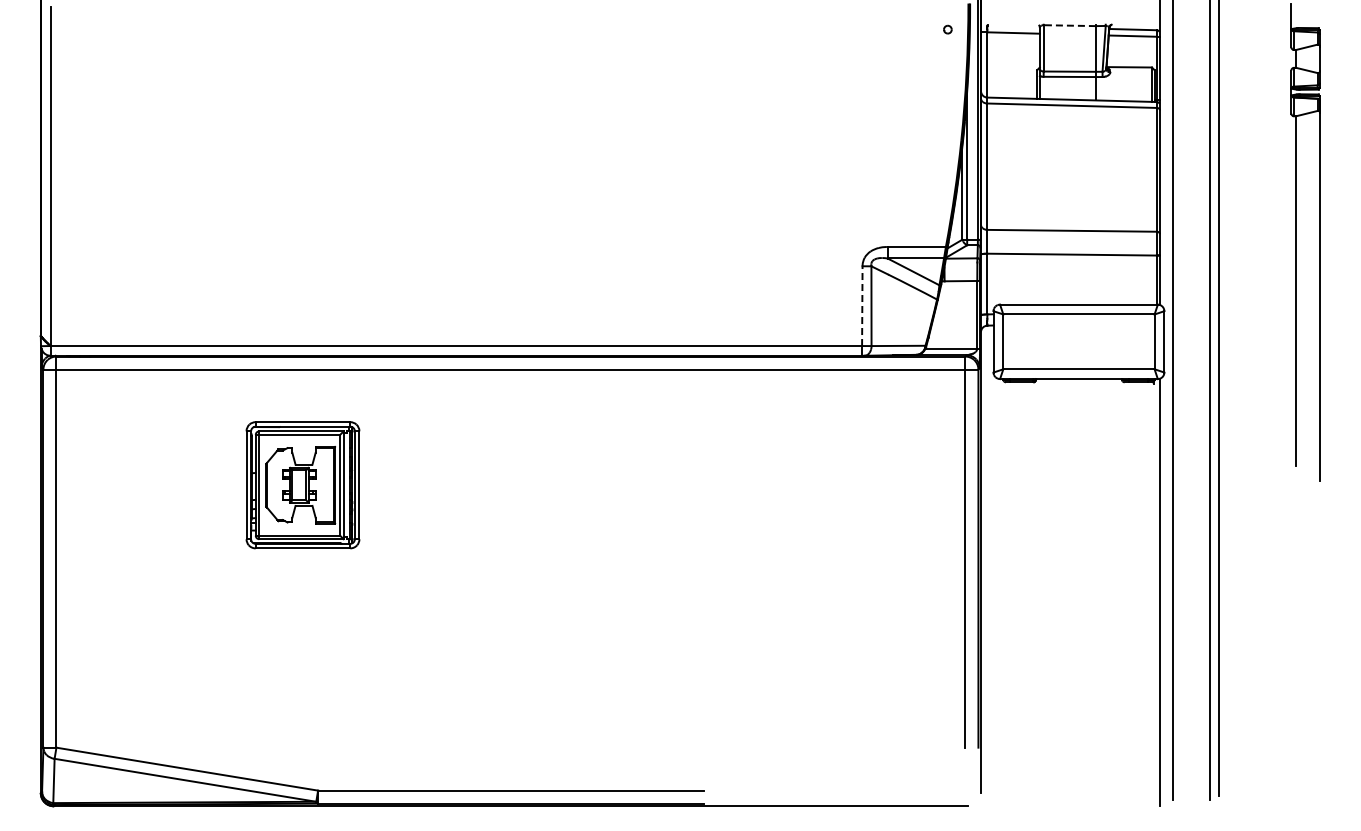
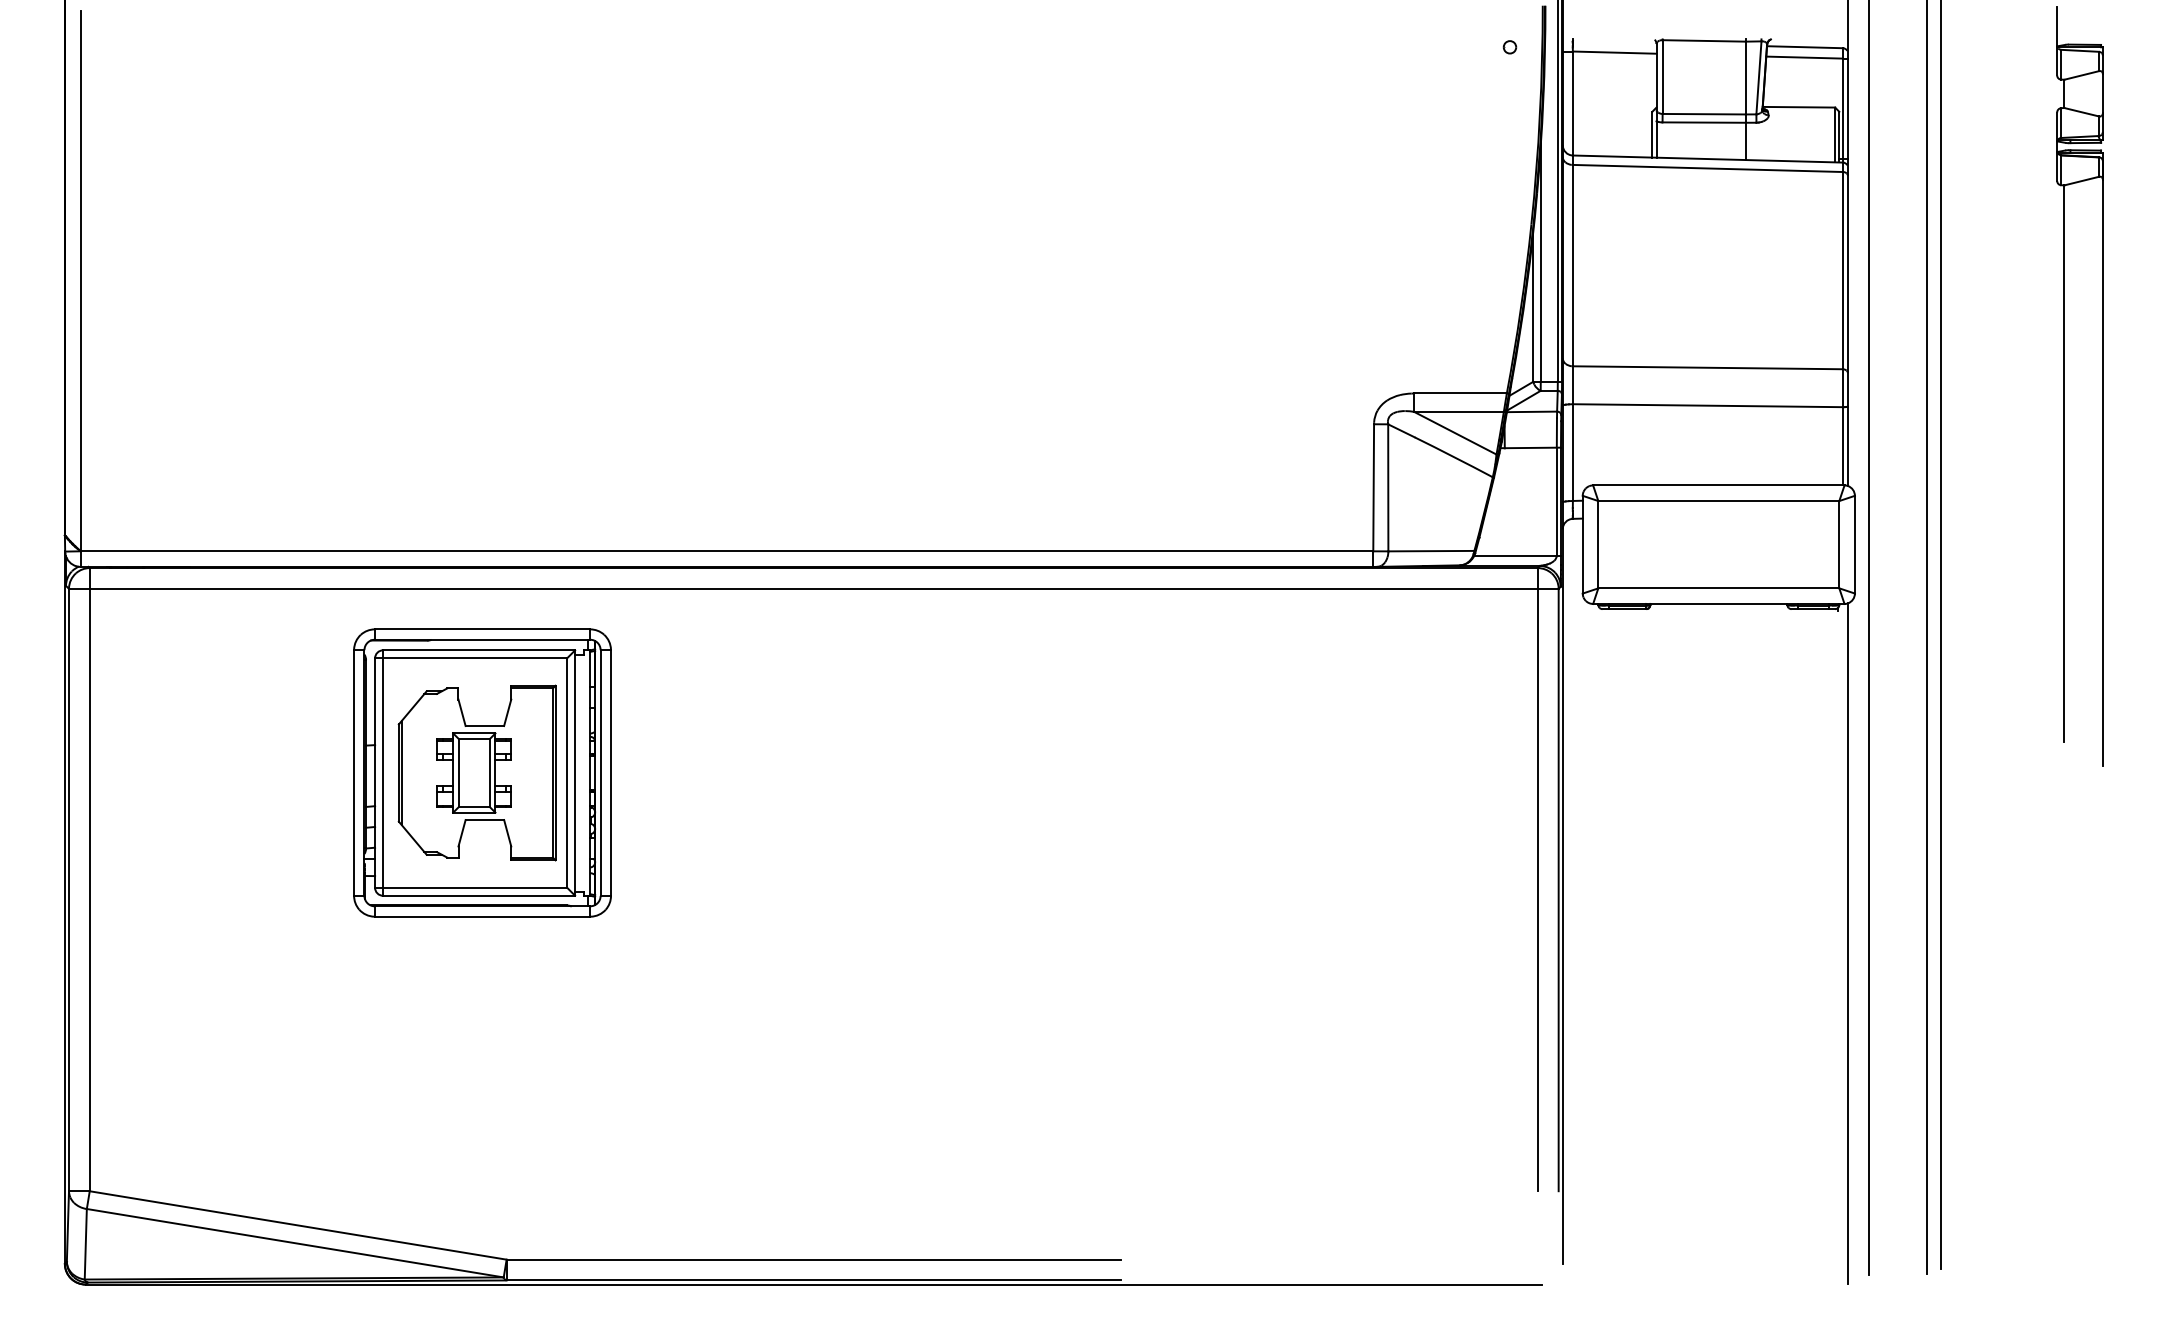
line: (1069, 25) -> (1703, 40), dashed -> solid
line: (862, 306) -> (1373, 488), dashed -> solid
part: (302, 485) -> (481, 773), size x1.43

